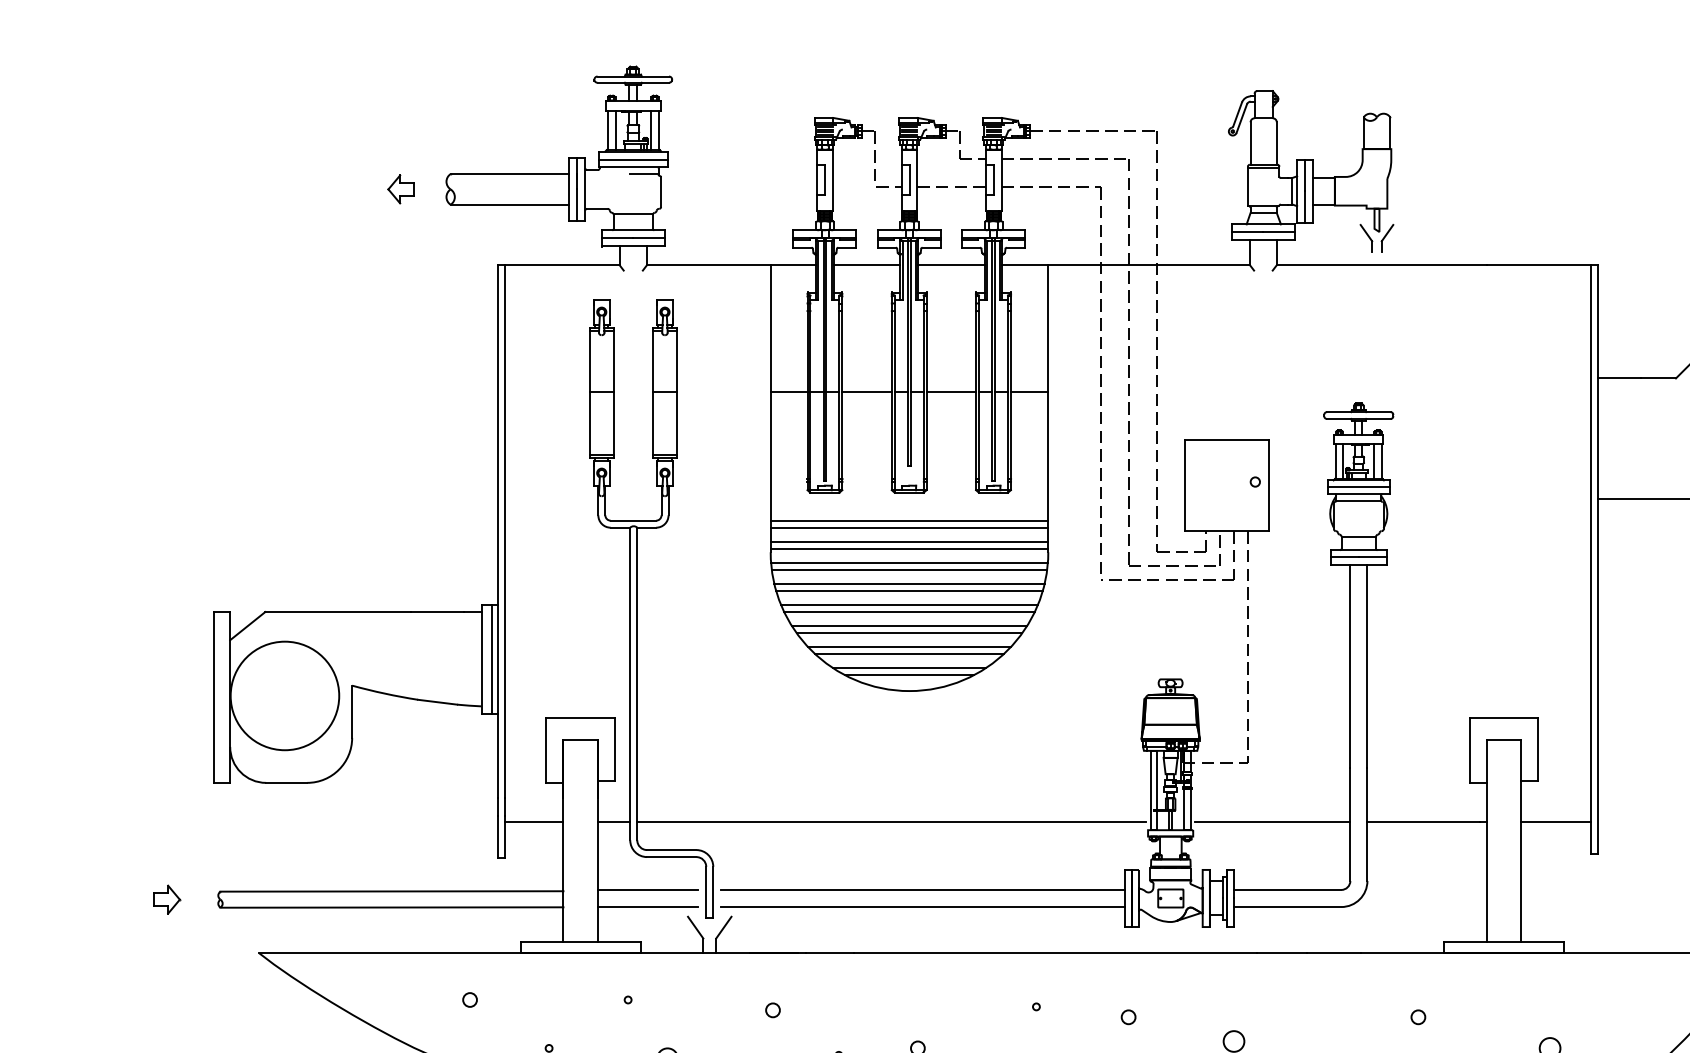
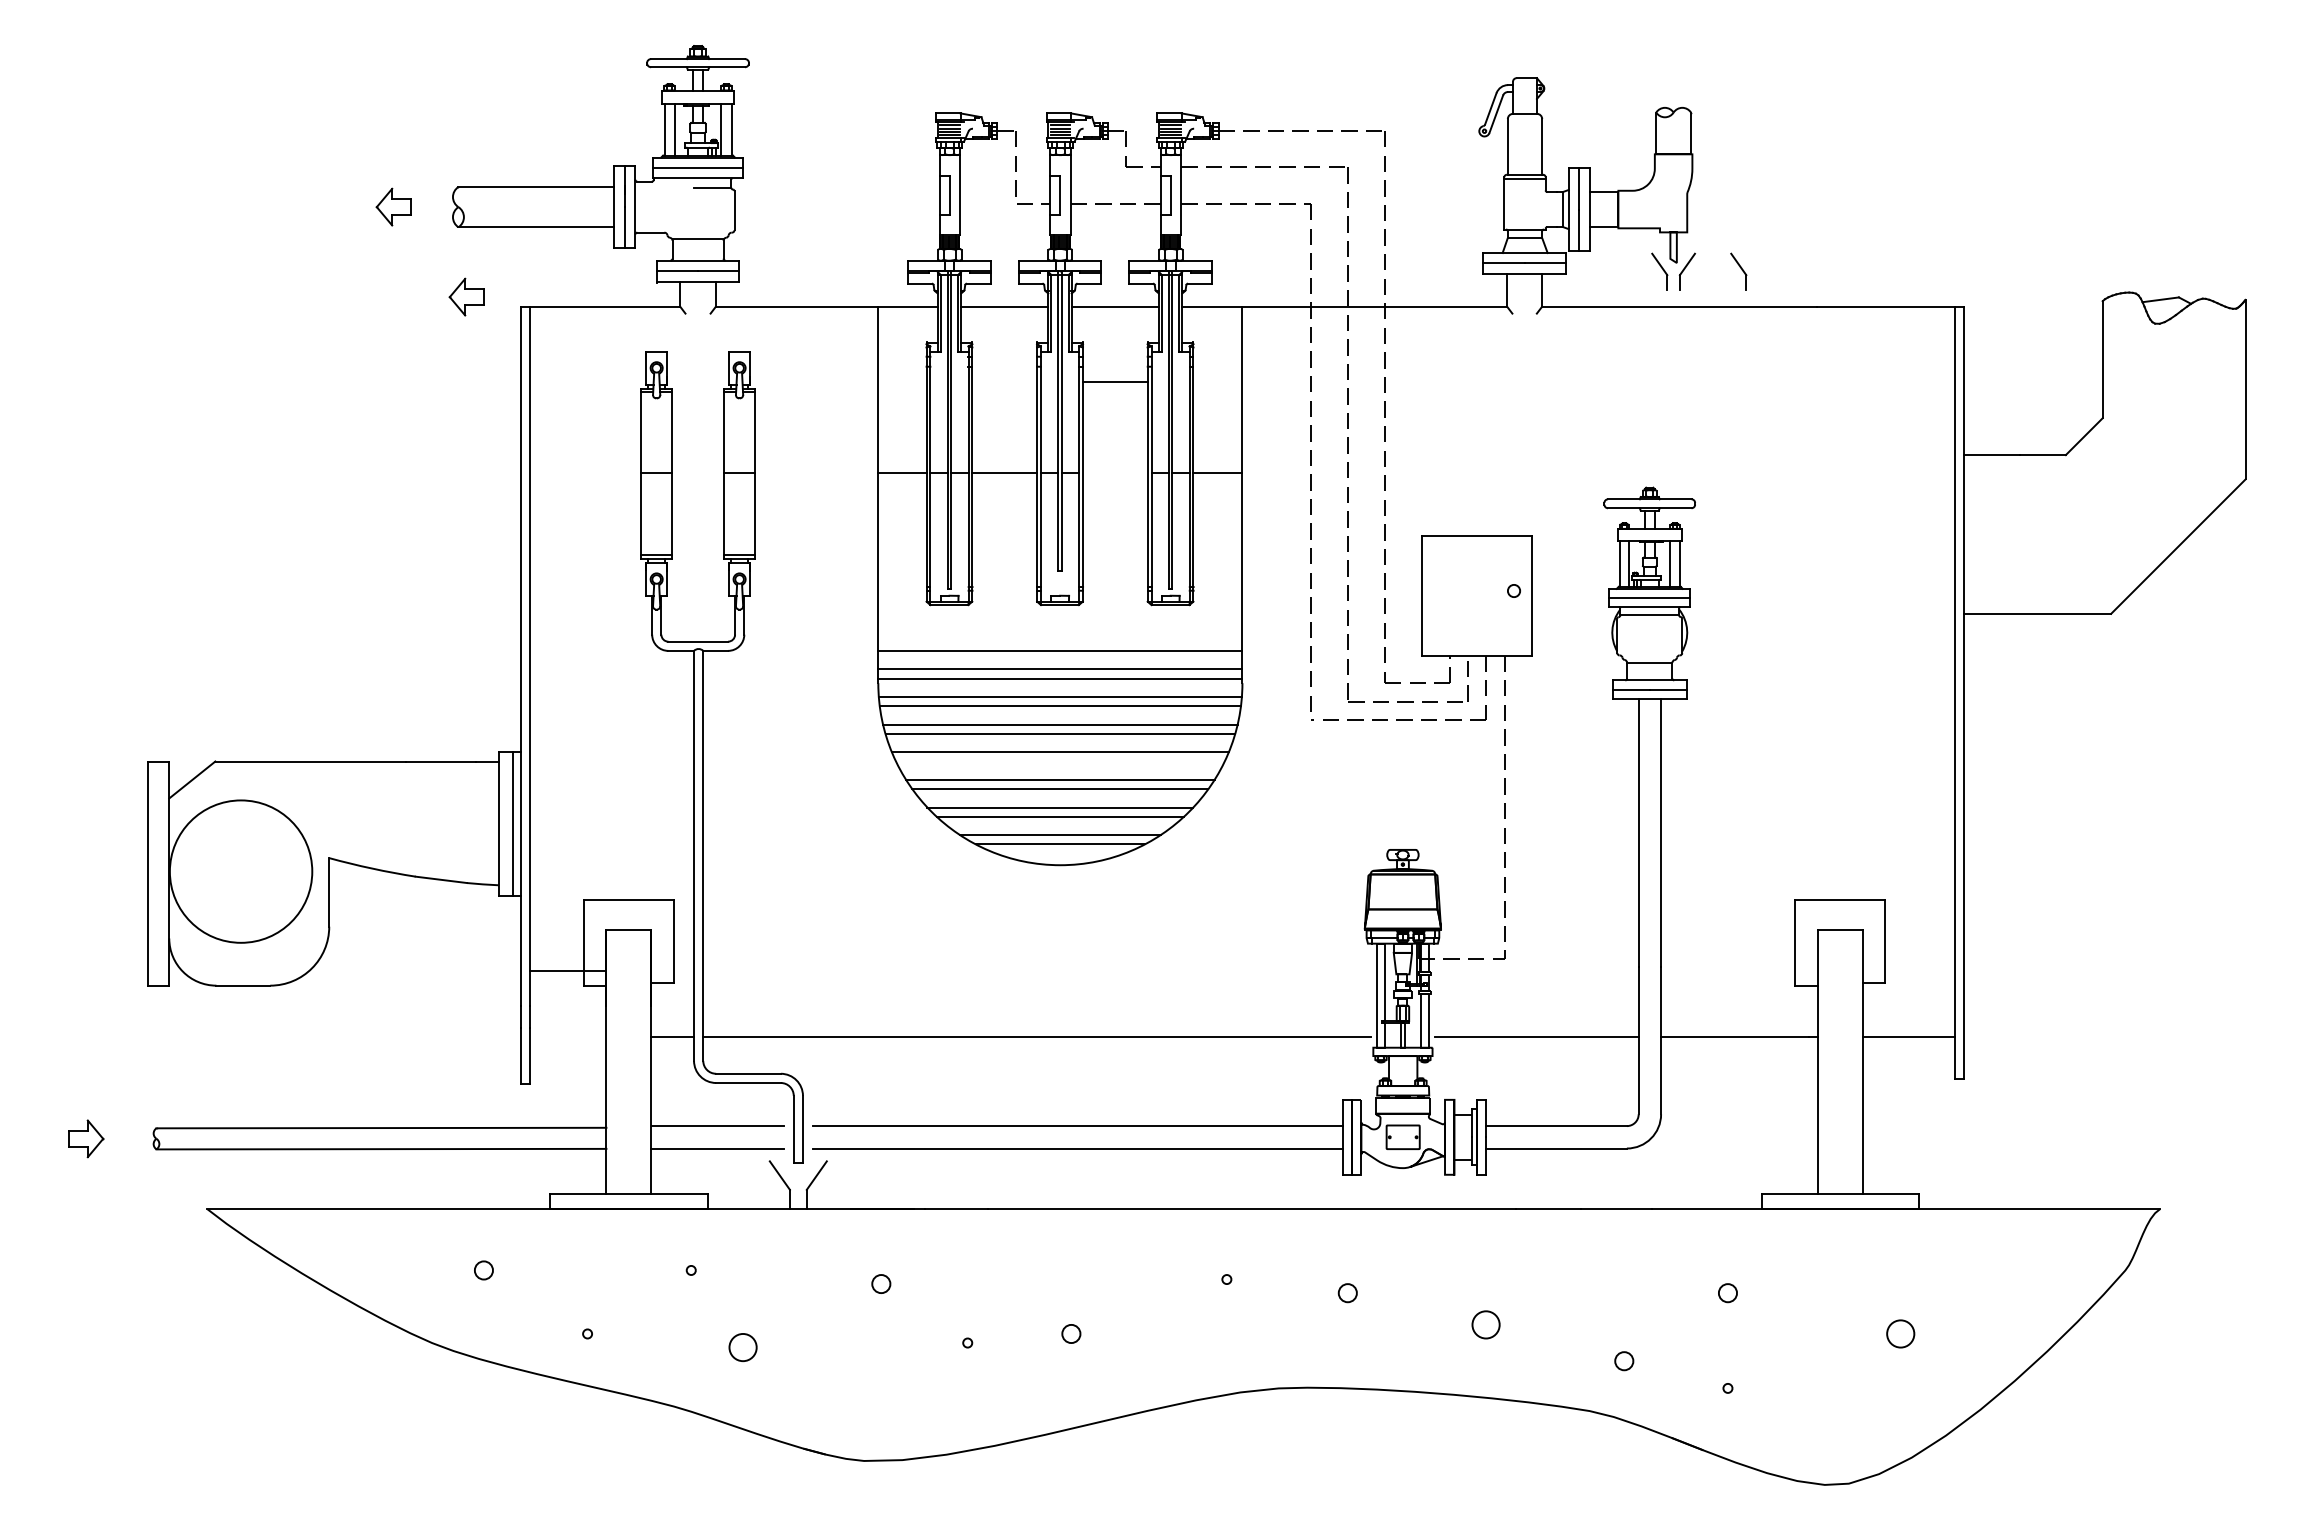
part: (1426, 238) -> (1738, 271), added
part: (456, 257) -> (466, 296), added
line: (950, 392) -> (1114, 382), moved
line: (909, 520) -> (1060, 641), removed
line: (909, 612) -> (1060, 761), removed
line: (533, 822) -> (567, 971), moved

